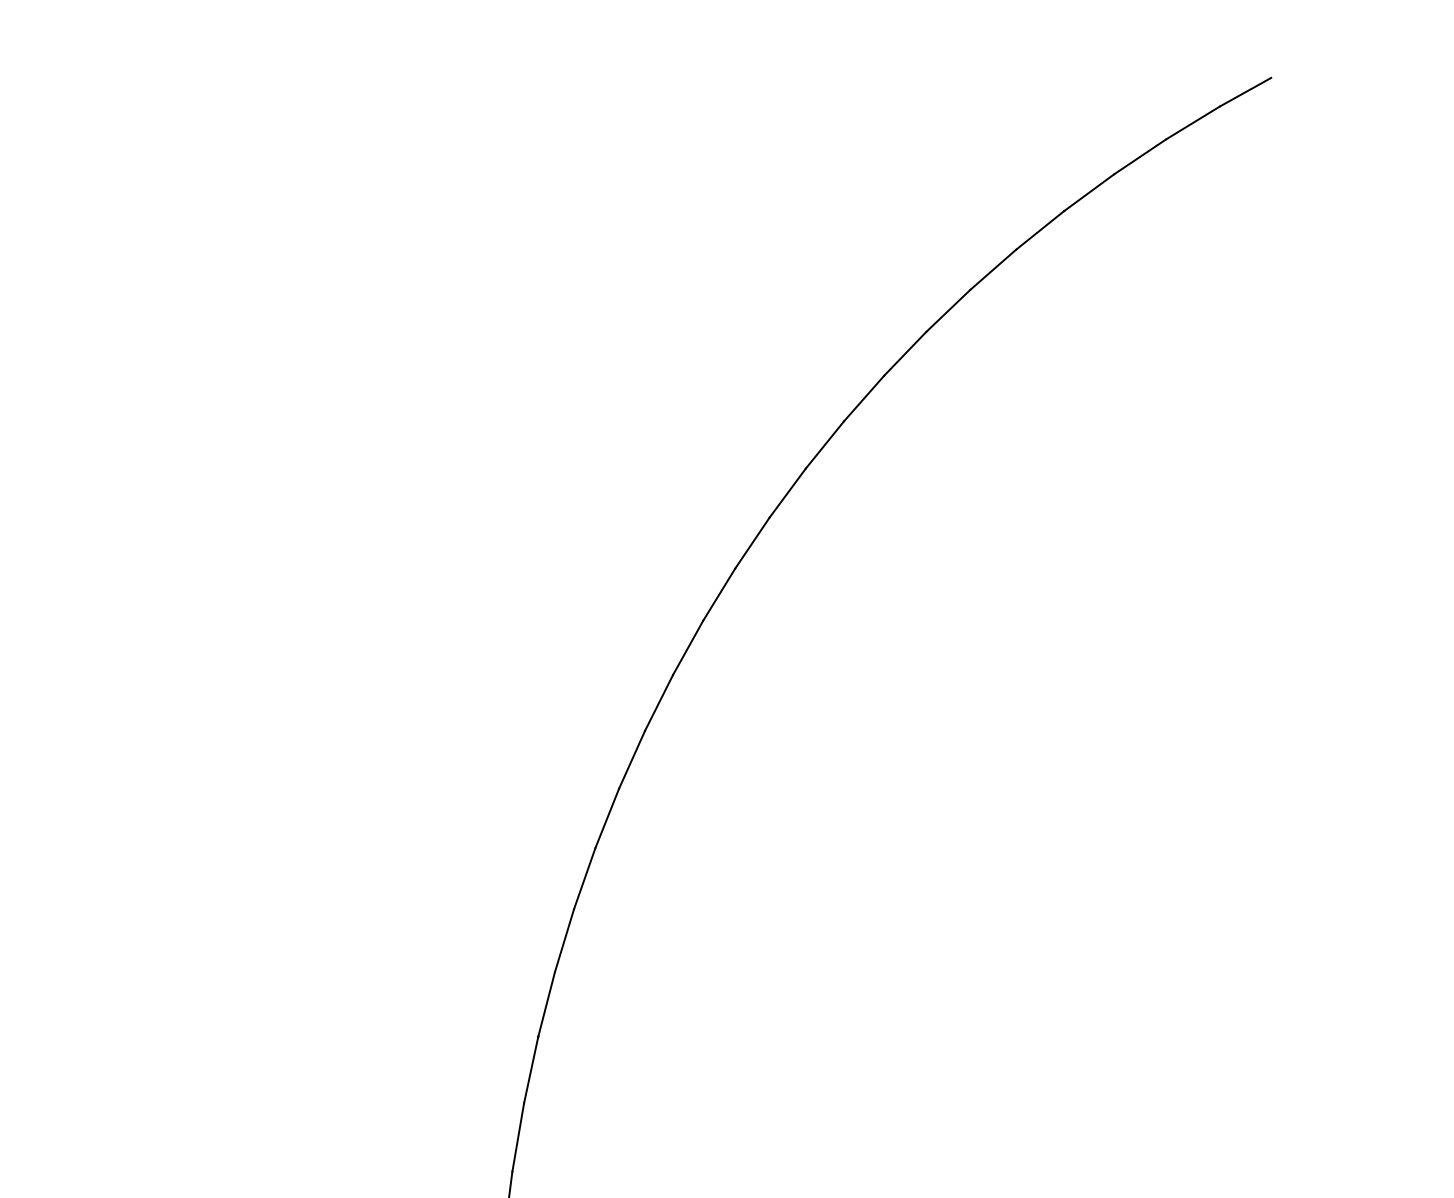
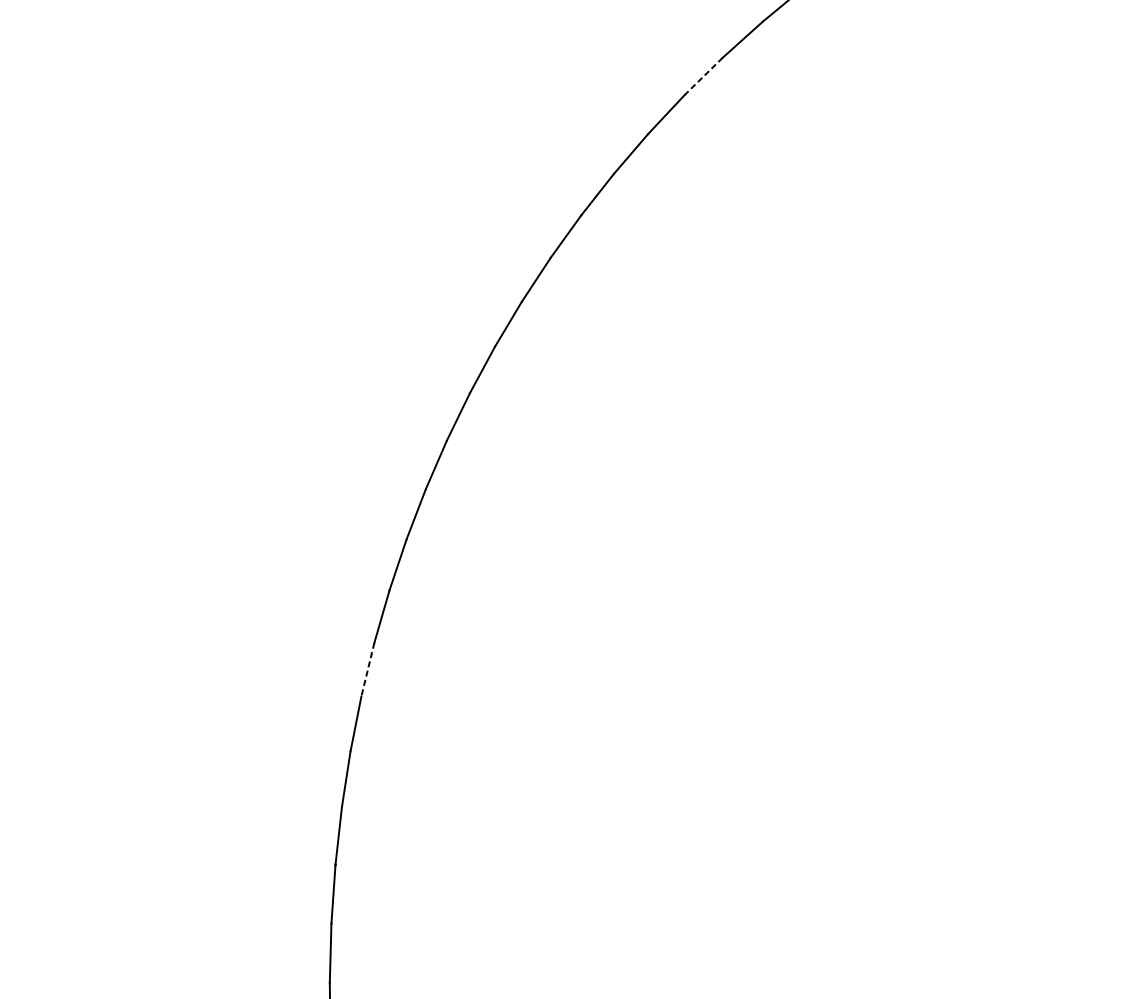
line: (1089, 192) -> (703, 76), solid -> dashed
line: (607, 818) -> (368, 669), solid -> dashed

